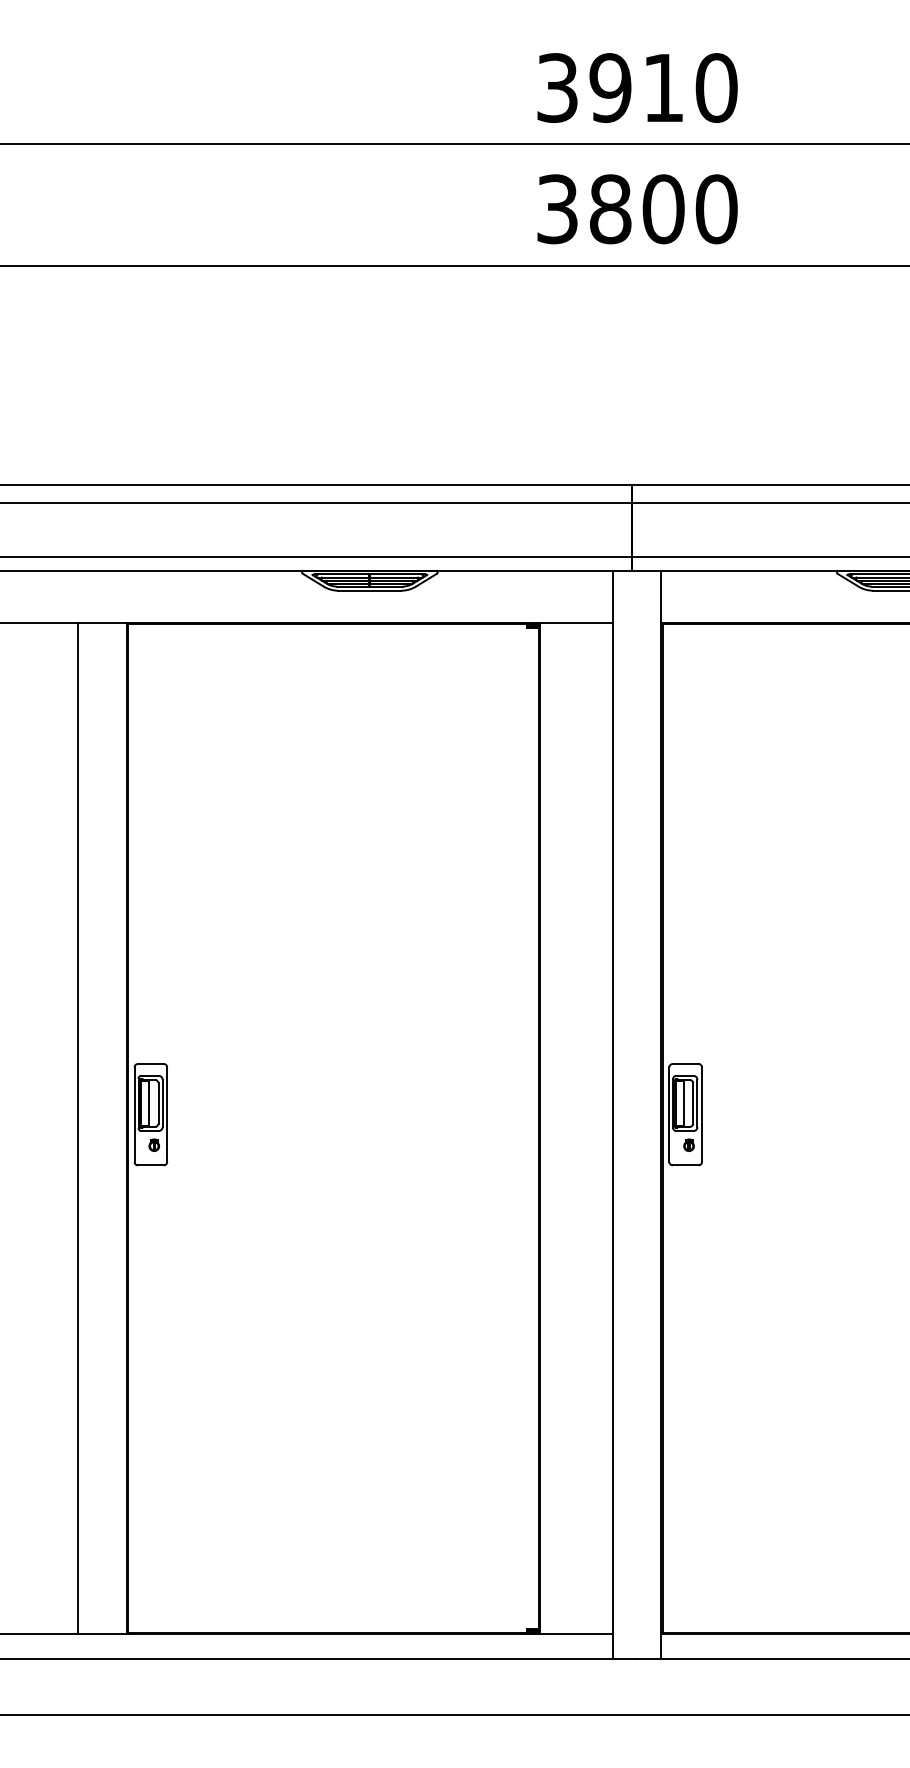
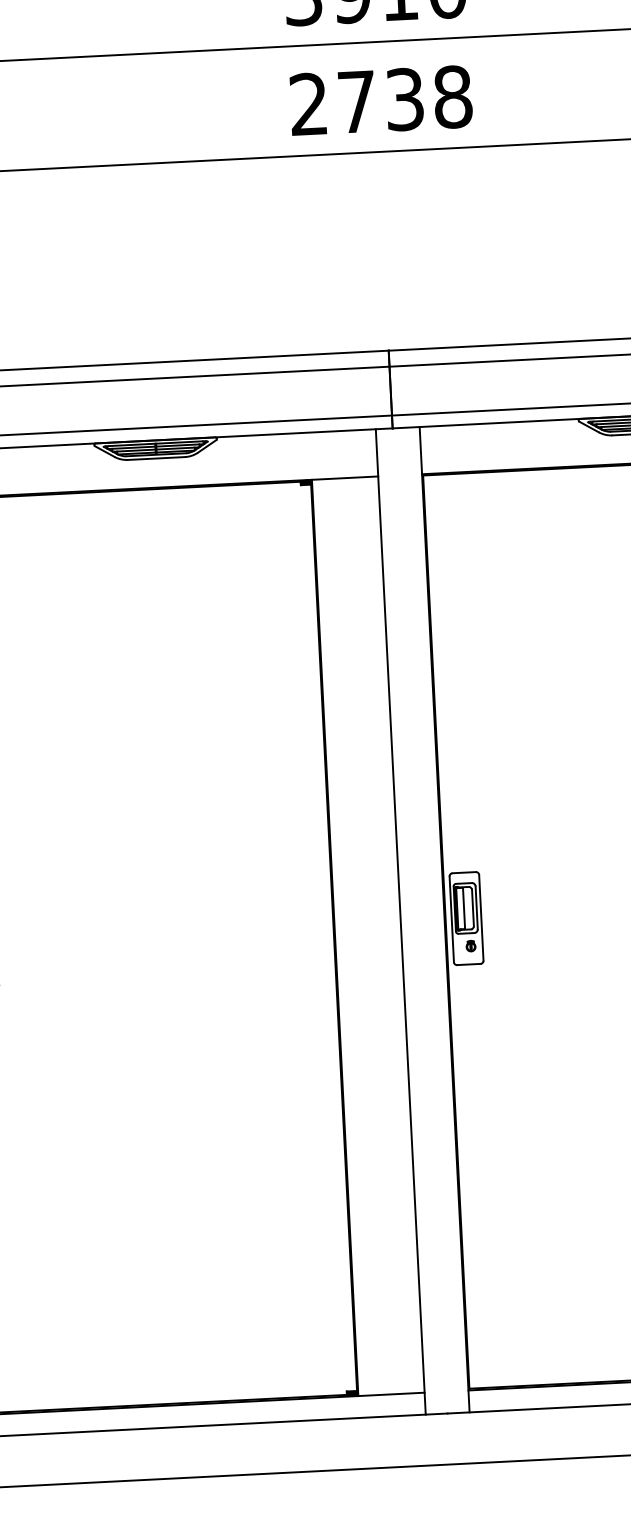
text: (637, 209) -> (381, 100), 3800 -> 2738

